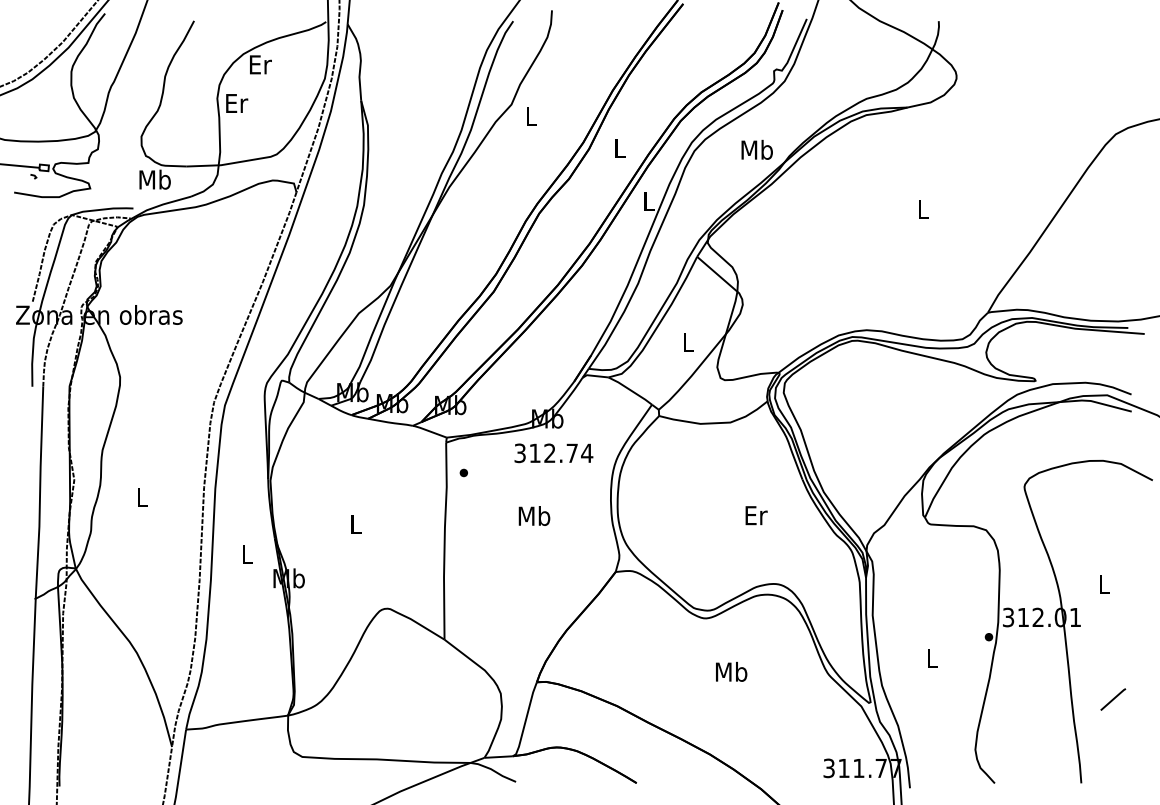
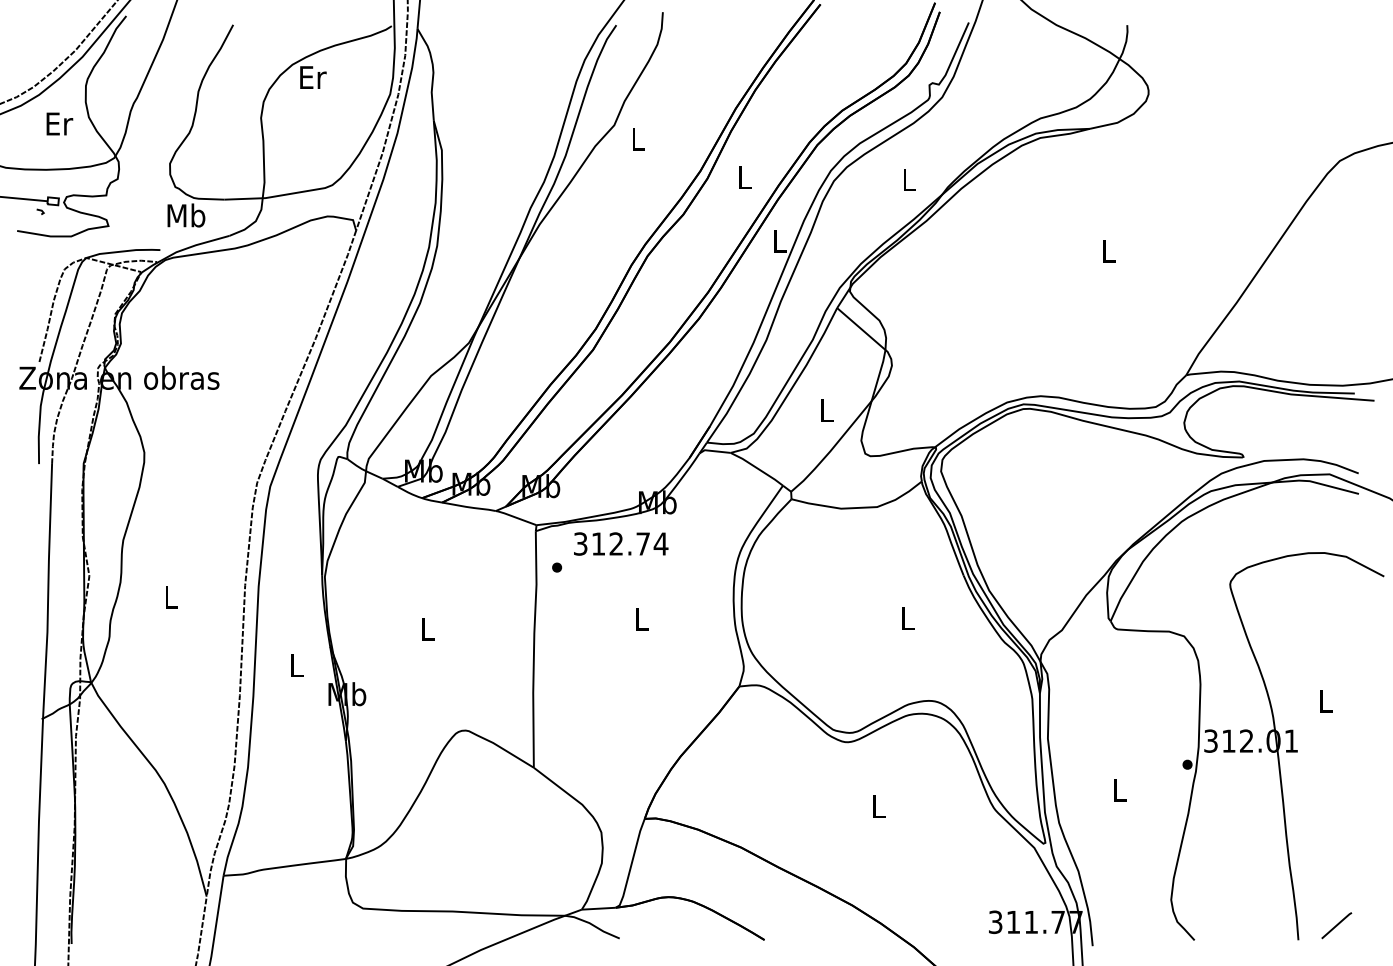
text: (236, 103) -> (59, 123), moved
text: (757, 149) -> (909, 179), Mb -> L
text: (554, 452) -> (621, 543), moved
text: (756, 515) -> (908, 618), Er -> L
text: (534, 516) -> (641, 619), Mb -> L
text: (731, 671) -> (878, 806), Mb -> L
line: (1113, 699) -> (1336, 925), moved

